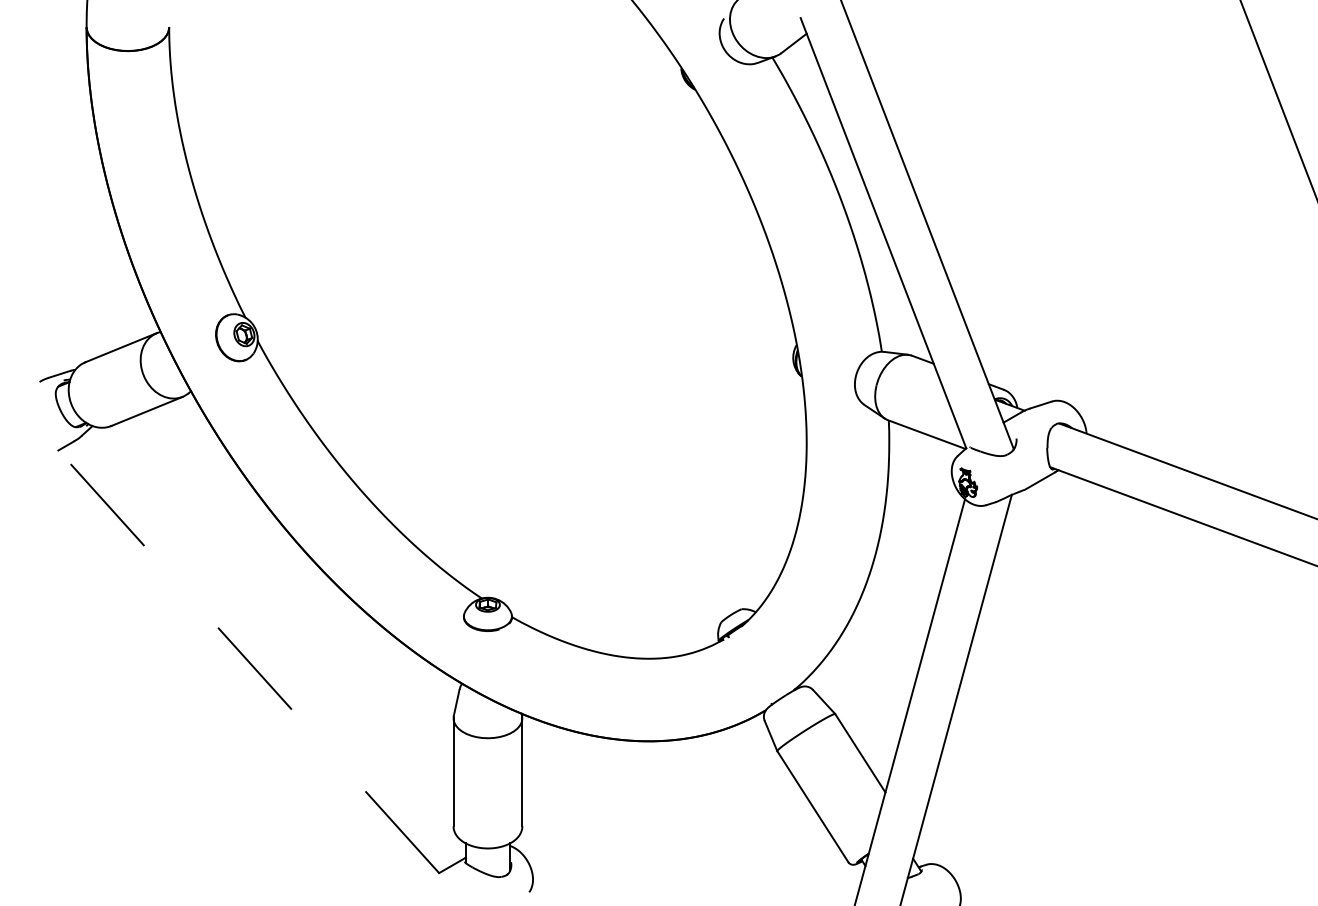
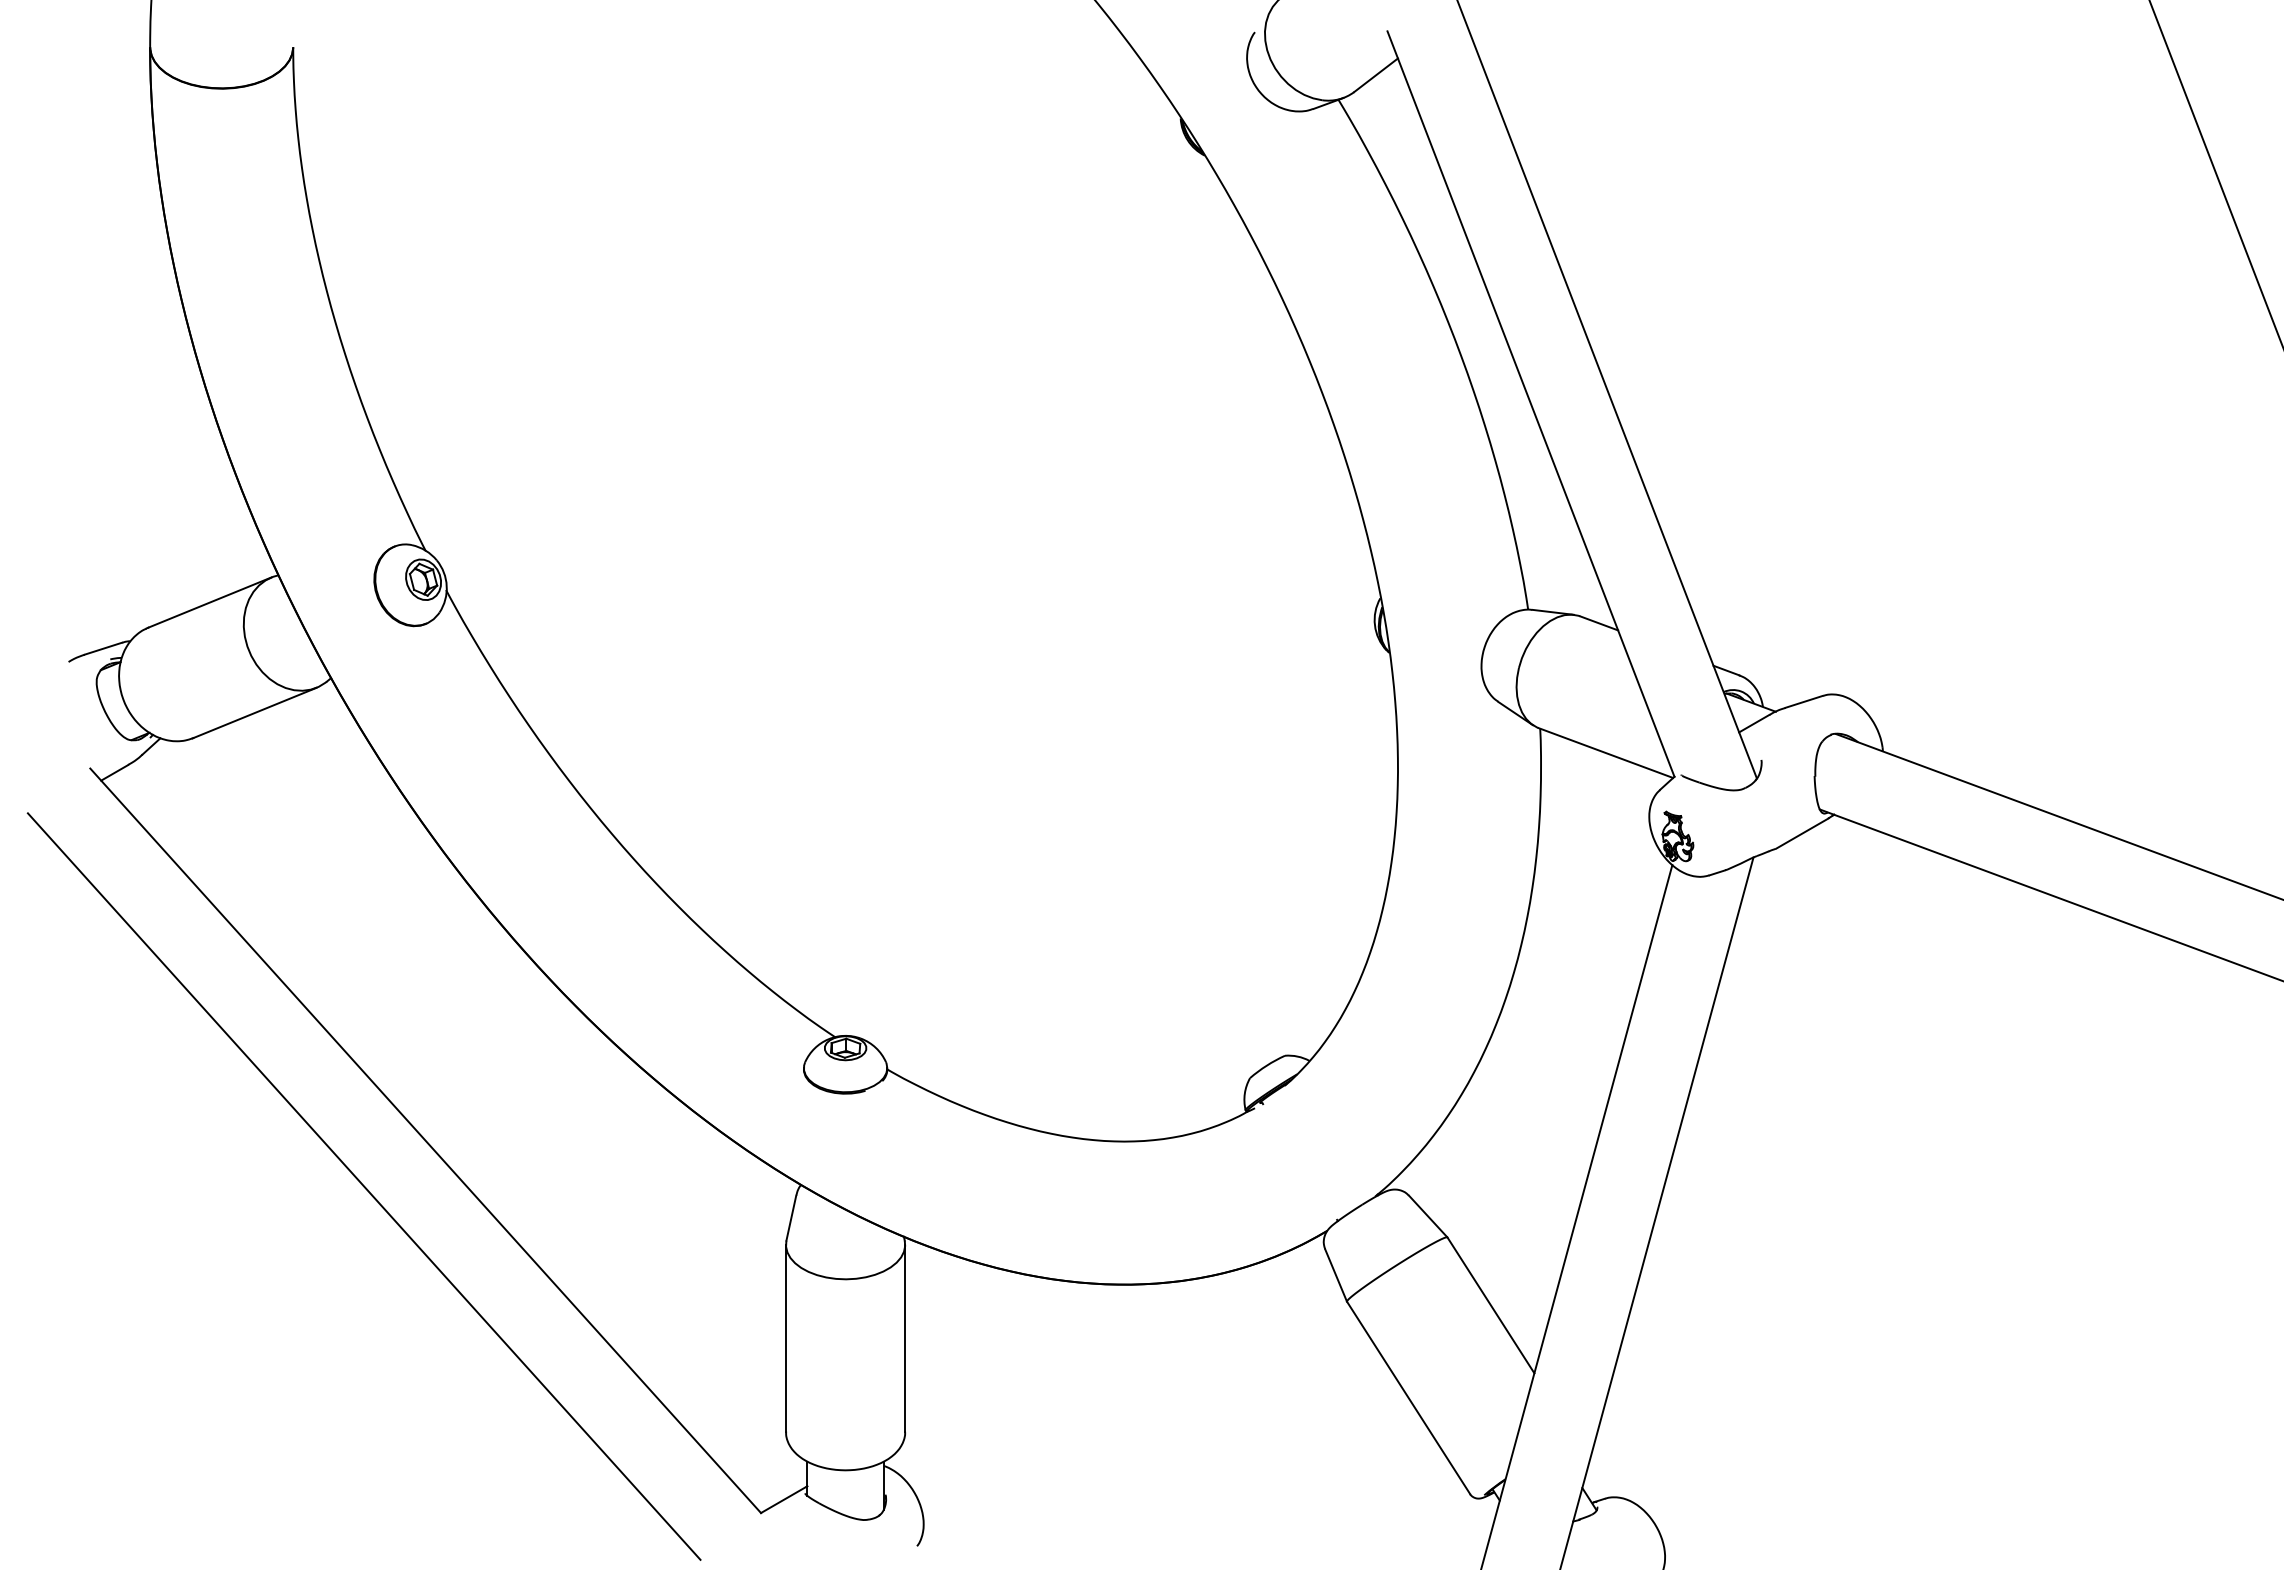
line: (245, 657) -> (425, 1139), dashed -> solid
line: (210, 684) -> (364, 1186), added

